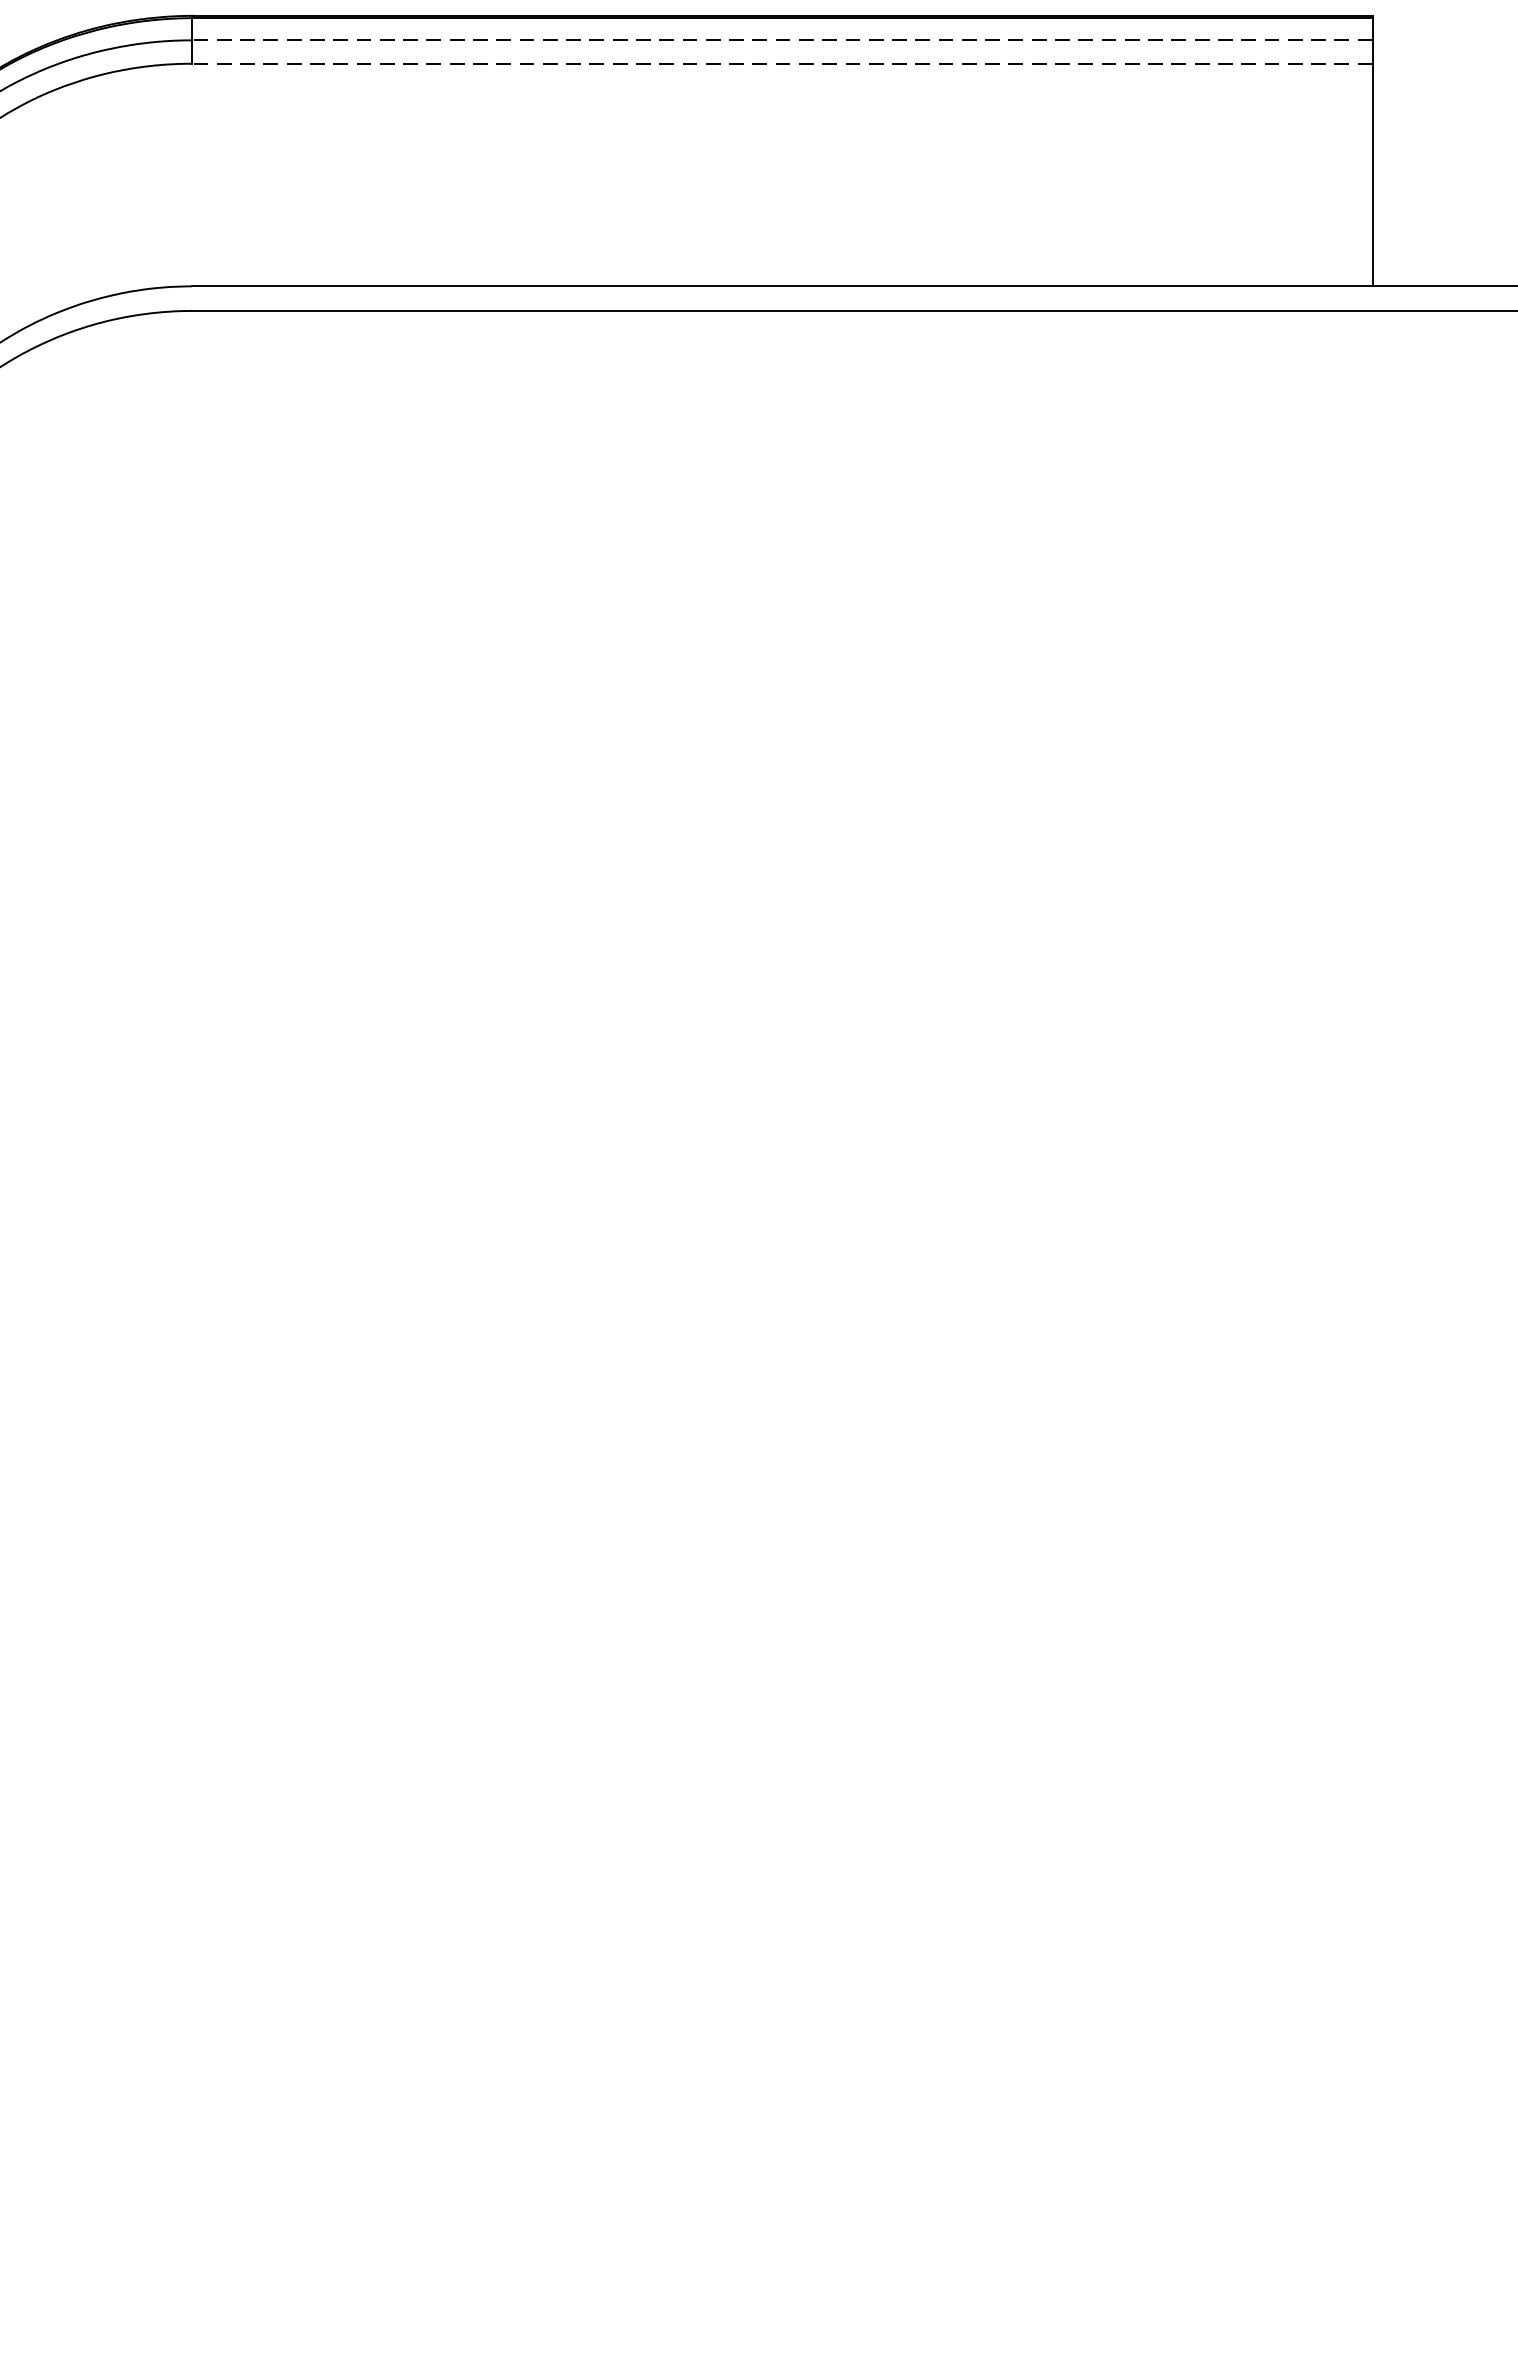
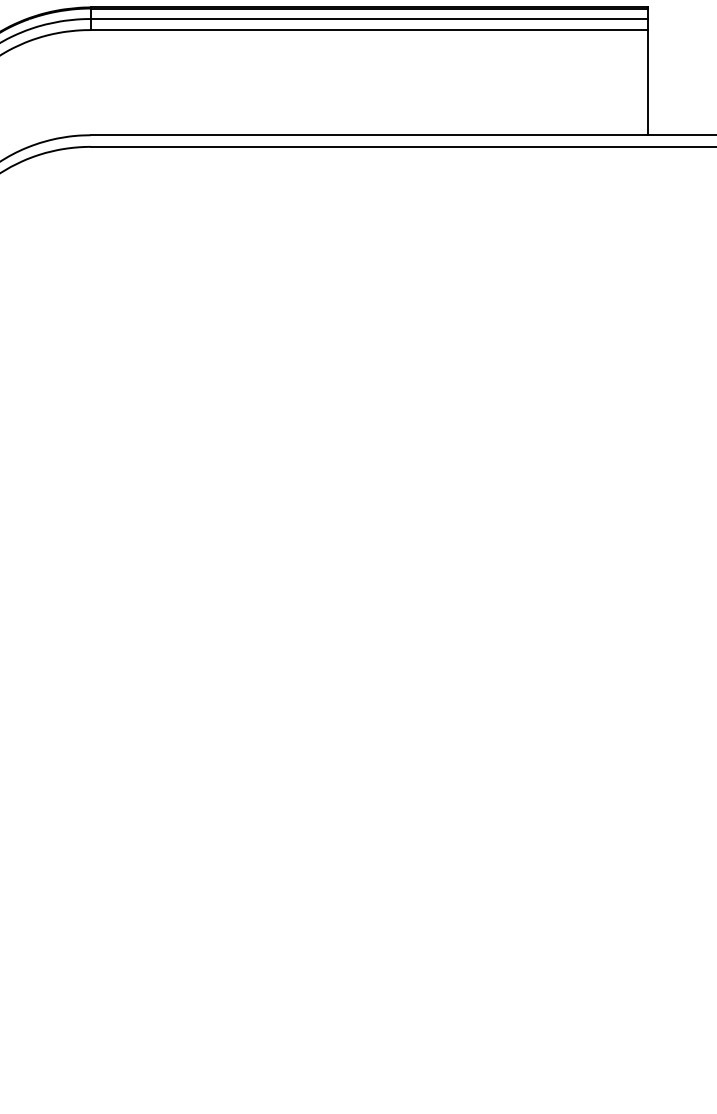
line: (782, 41) -> (369, 19), dashed -> solid
line: (782, 64) -> (369, 30), dashed -> solid

